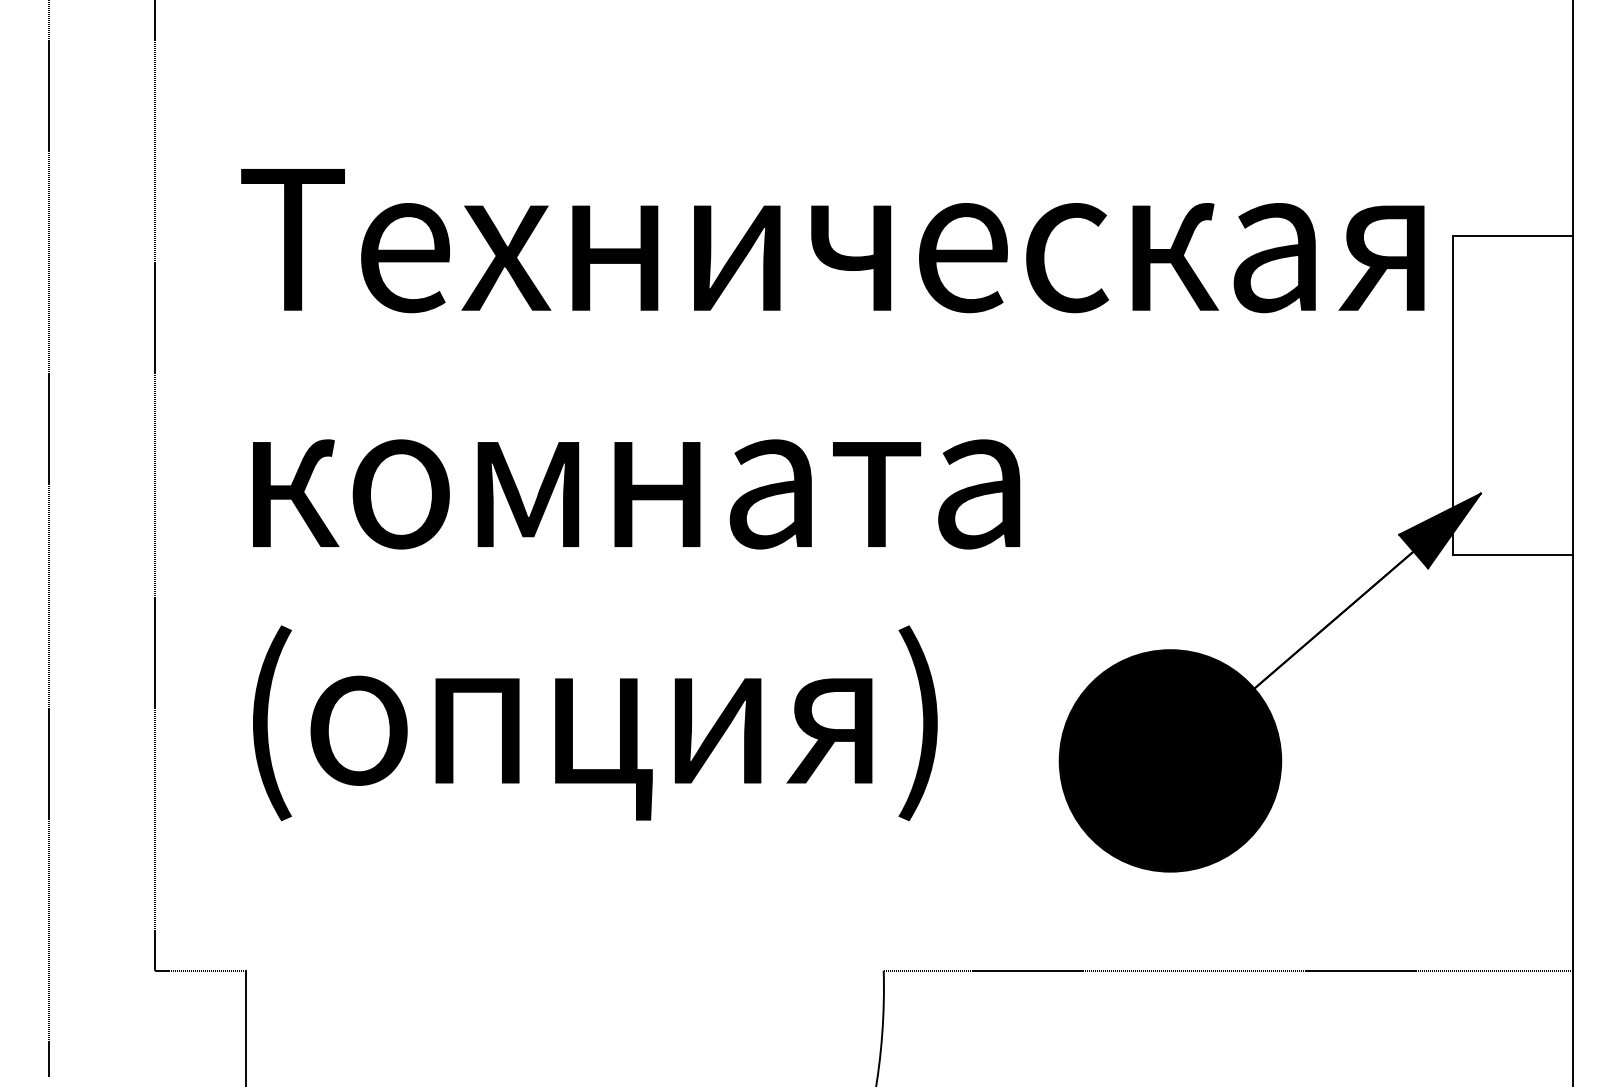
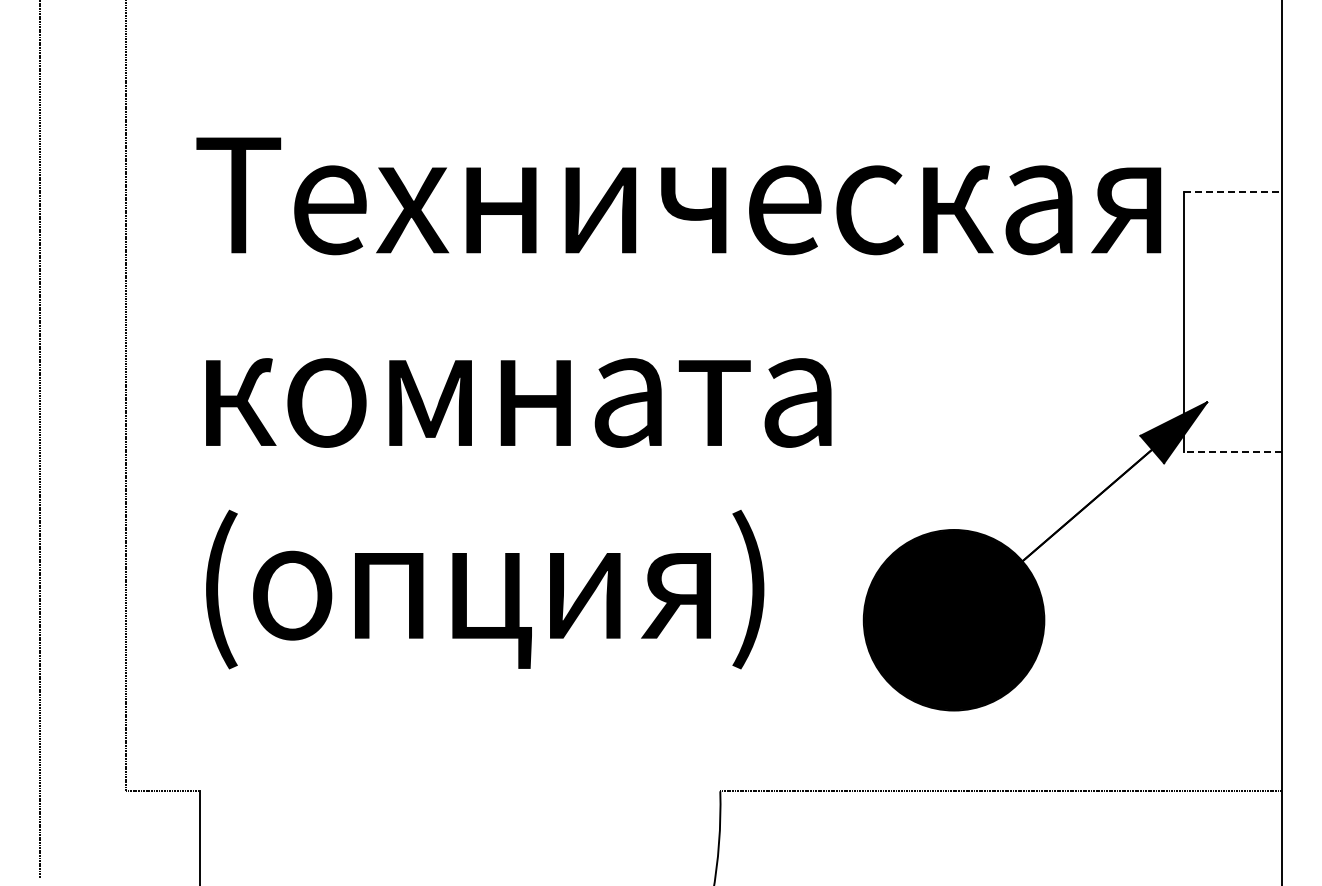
line: (1513, 236) -> (1233, 192), solid -> dashed
line: (1512, 555) -> (1232, 452), solid -> dashed

